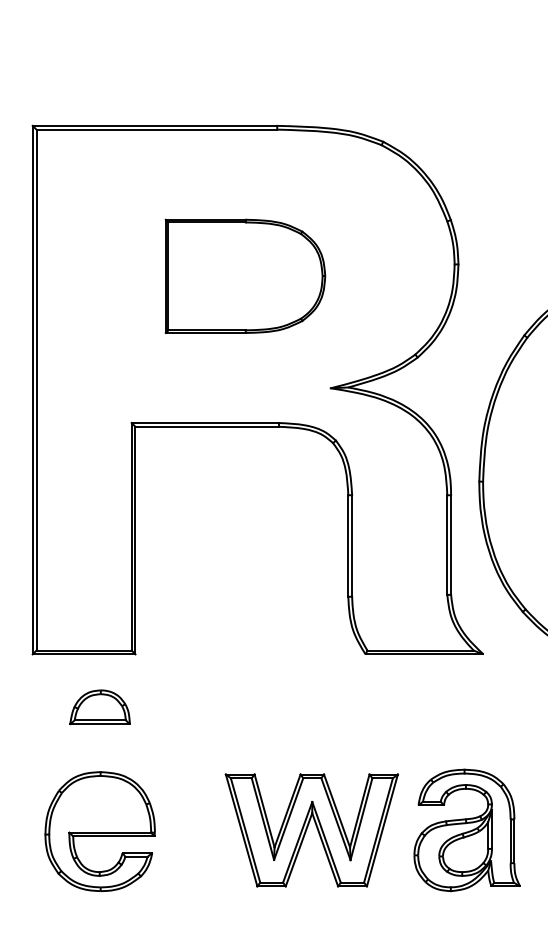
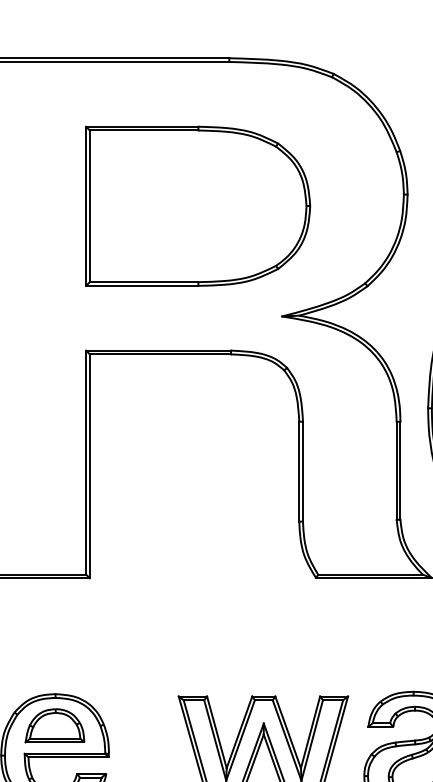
part: (245, 276) -> (198, 206), size x1.43
part: (99, 707) -> (54, 726), moved

